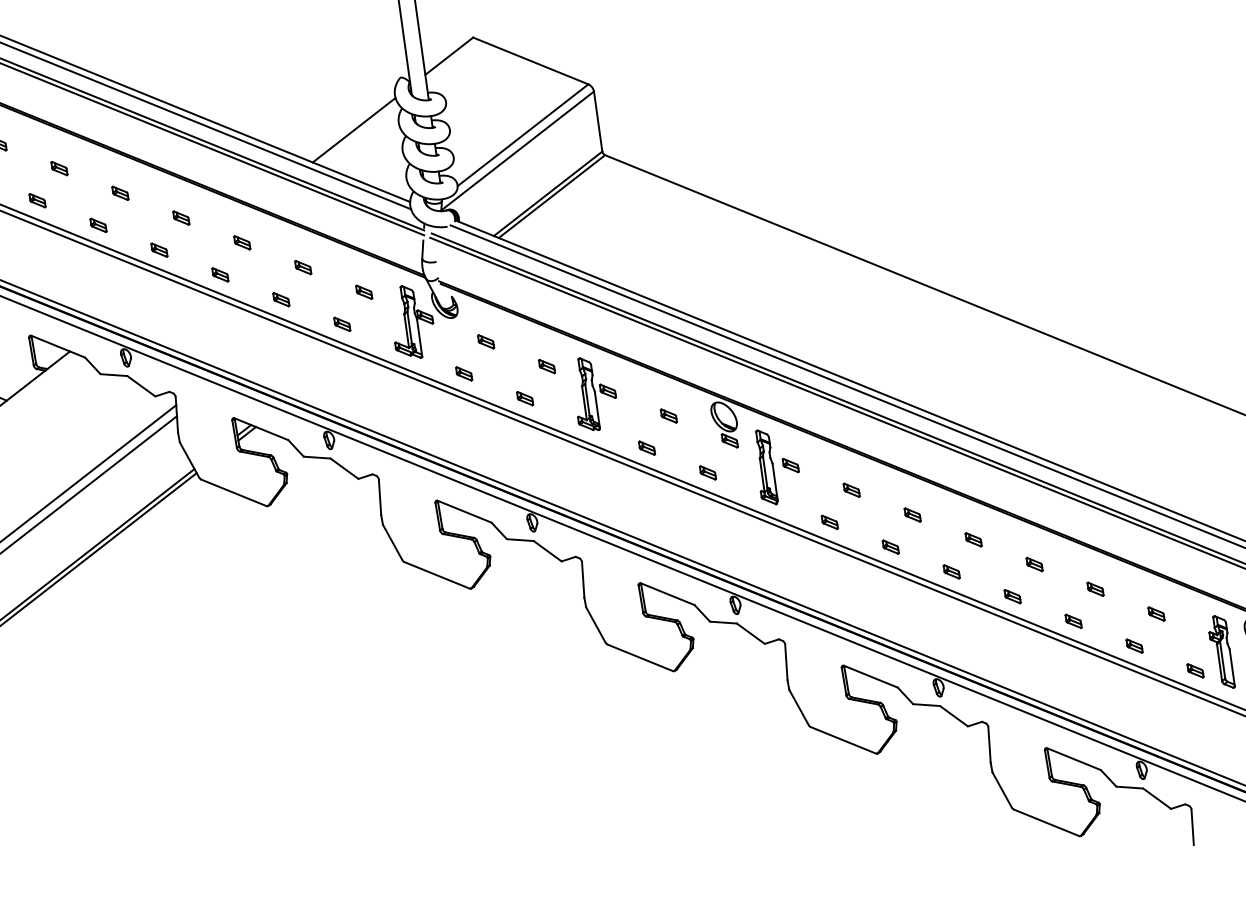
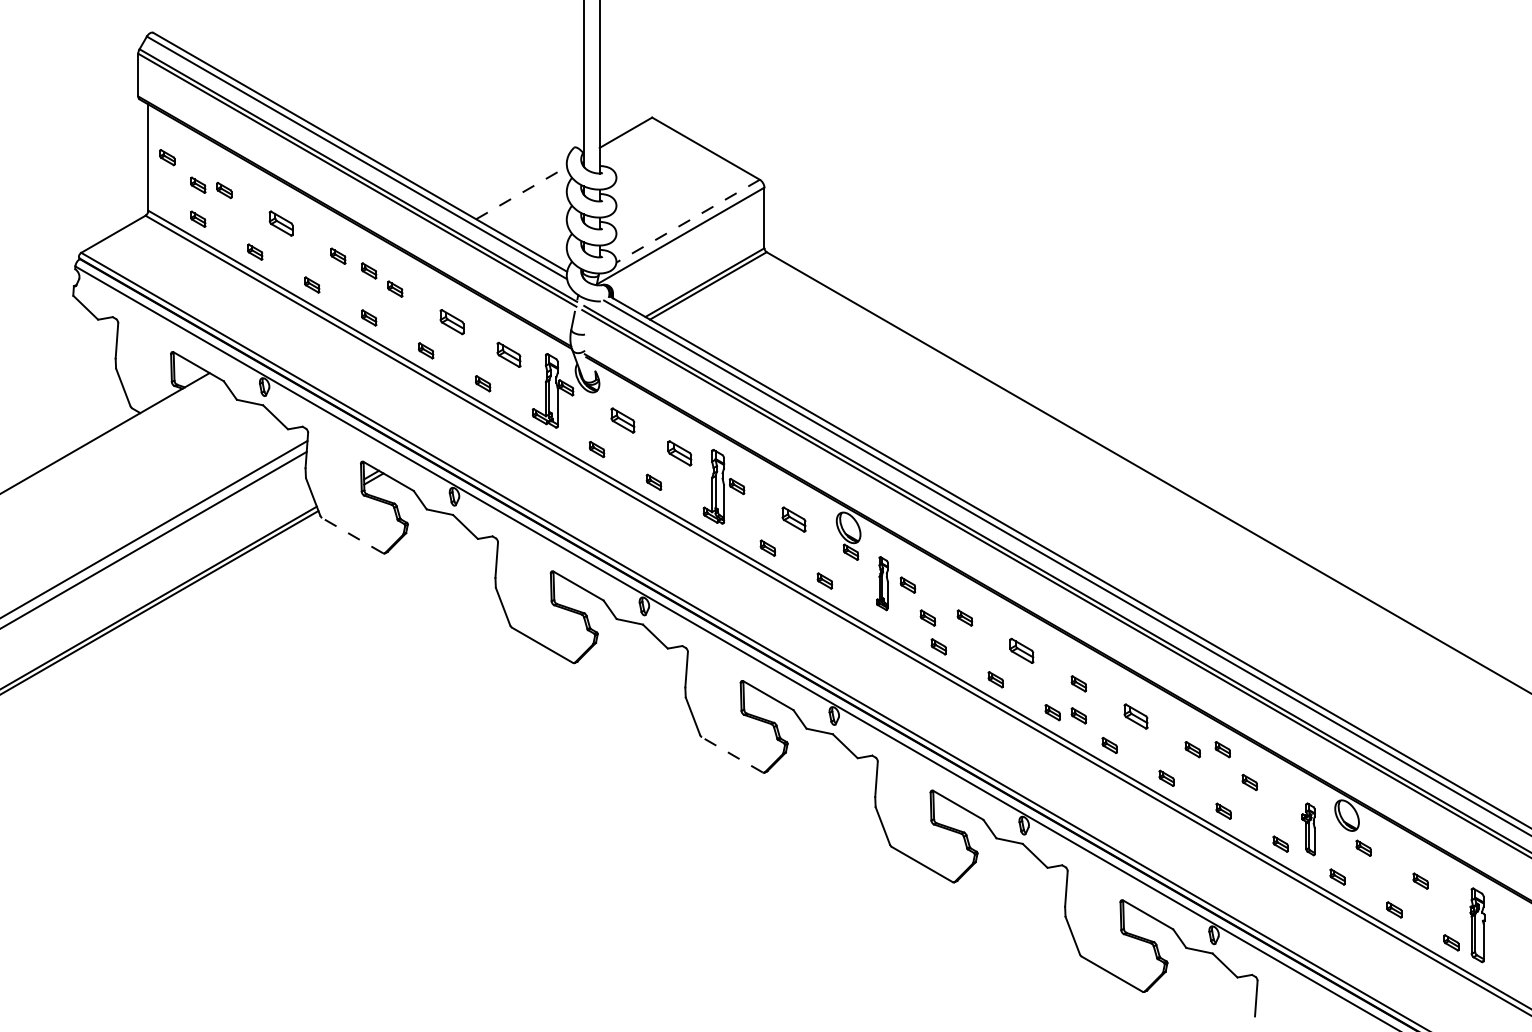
line: (355, 129) -> (522, 192), solid -> dashed
line: (523, 135) -> (688, 221), solid -> dashed
part: (32, 166) -> (198, 184), added
part: (120, 192) -> (281, 222), size x1.6
part: (214, 227) -> (369, 270), added
part: (303, 267) -> (452, 321), size x1.6
part: (364, 291) -> (509, 354), size x1.6
part: (486, 341) -> (623, 420), size x1.6
part: (547, 366) -> (680, 453), size x1.6
part: (668, 415) -> (793, 518), size x1.6
part: (765, 467) -> (882, 583), size x0.7
line: (233, 492) -> (352, 535), solid -> dashed
part: (814, 494) -> (927, 617), added
part: (912, 514) -> (1021, 650), size x1.6
part: (1034, 564) -> (1135, 716), size x1.6
part: (977, 571) -> (1078, 715), added
part: (1124, 585) -> (1222, 749), added
part: (1221, 652) -> (1308, 829), size x0.7
line: (639, 657) -> (731, 754), solid -> dashed

